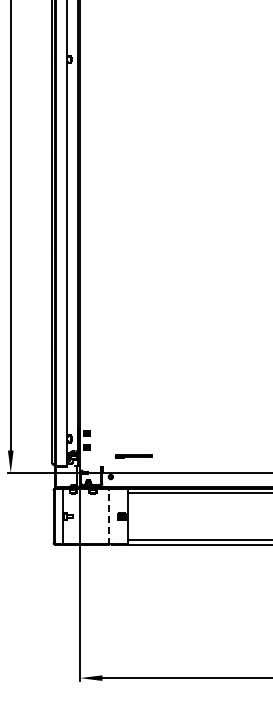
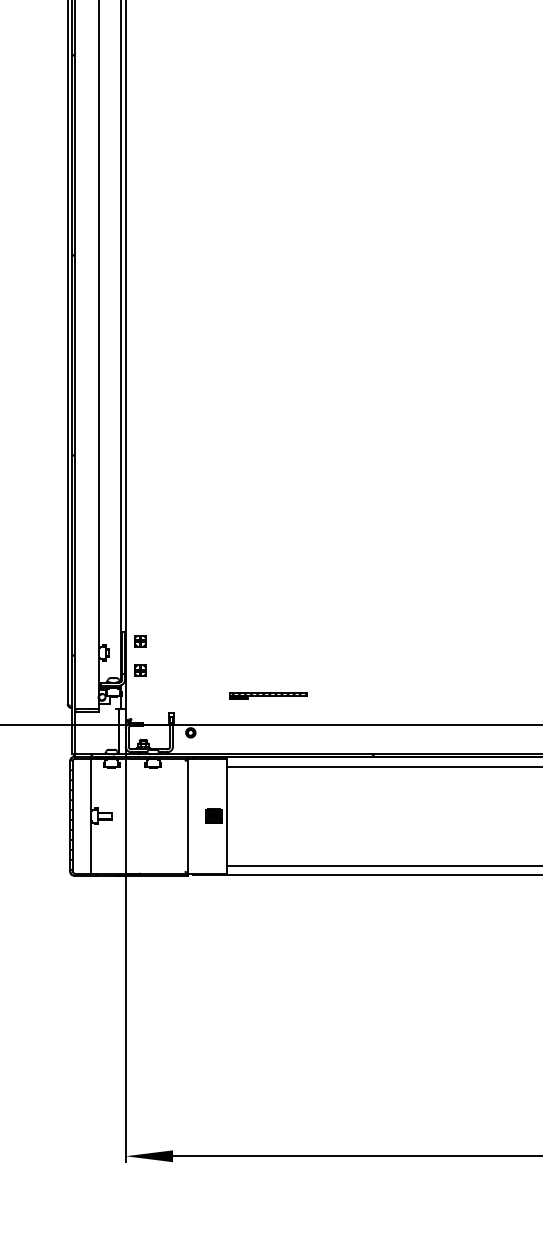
line: (133, 456) -> (267, 695), moved
line: (109, 516) -> (187, 815), dashed -> solid

